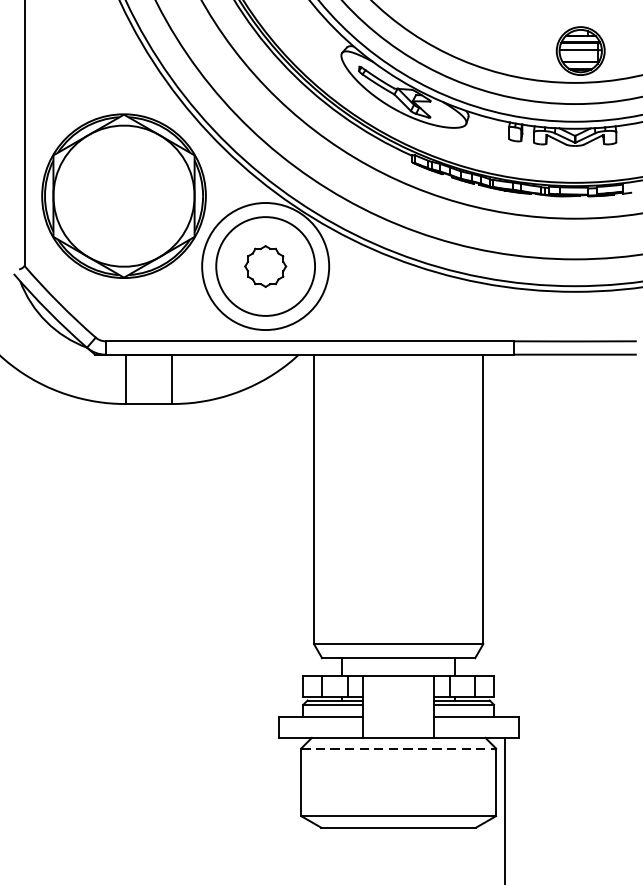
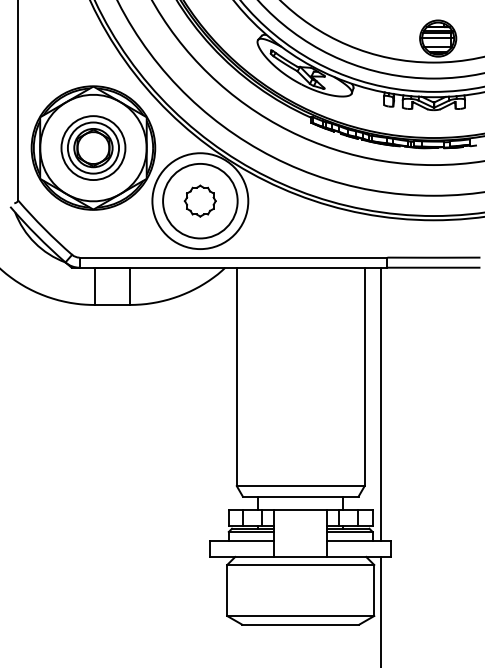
part: (124, 195) -> (93, 147), added
line: (504, 534) -> (380, 403), added
line: (398, 747) -> (300, 564), dashed -> solid

